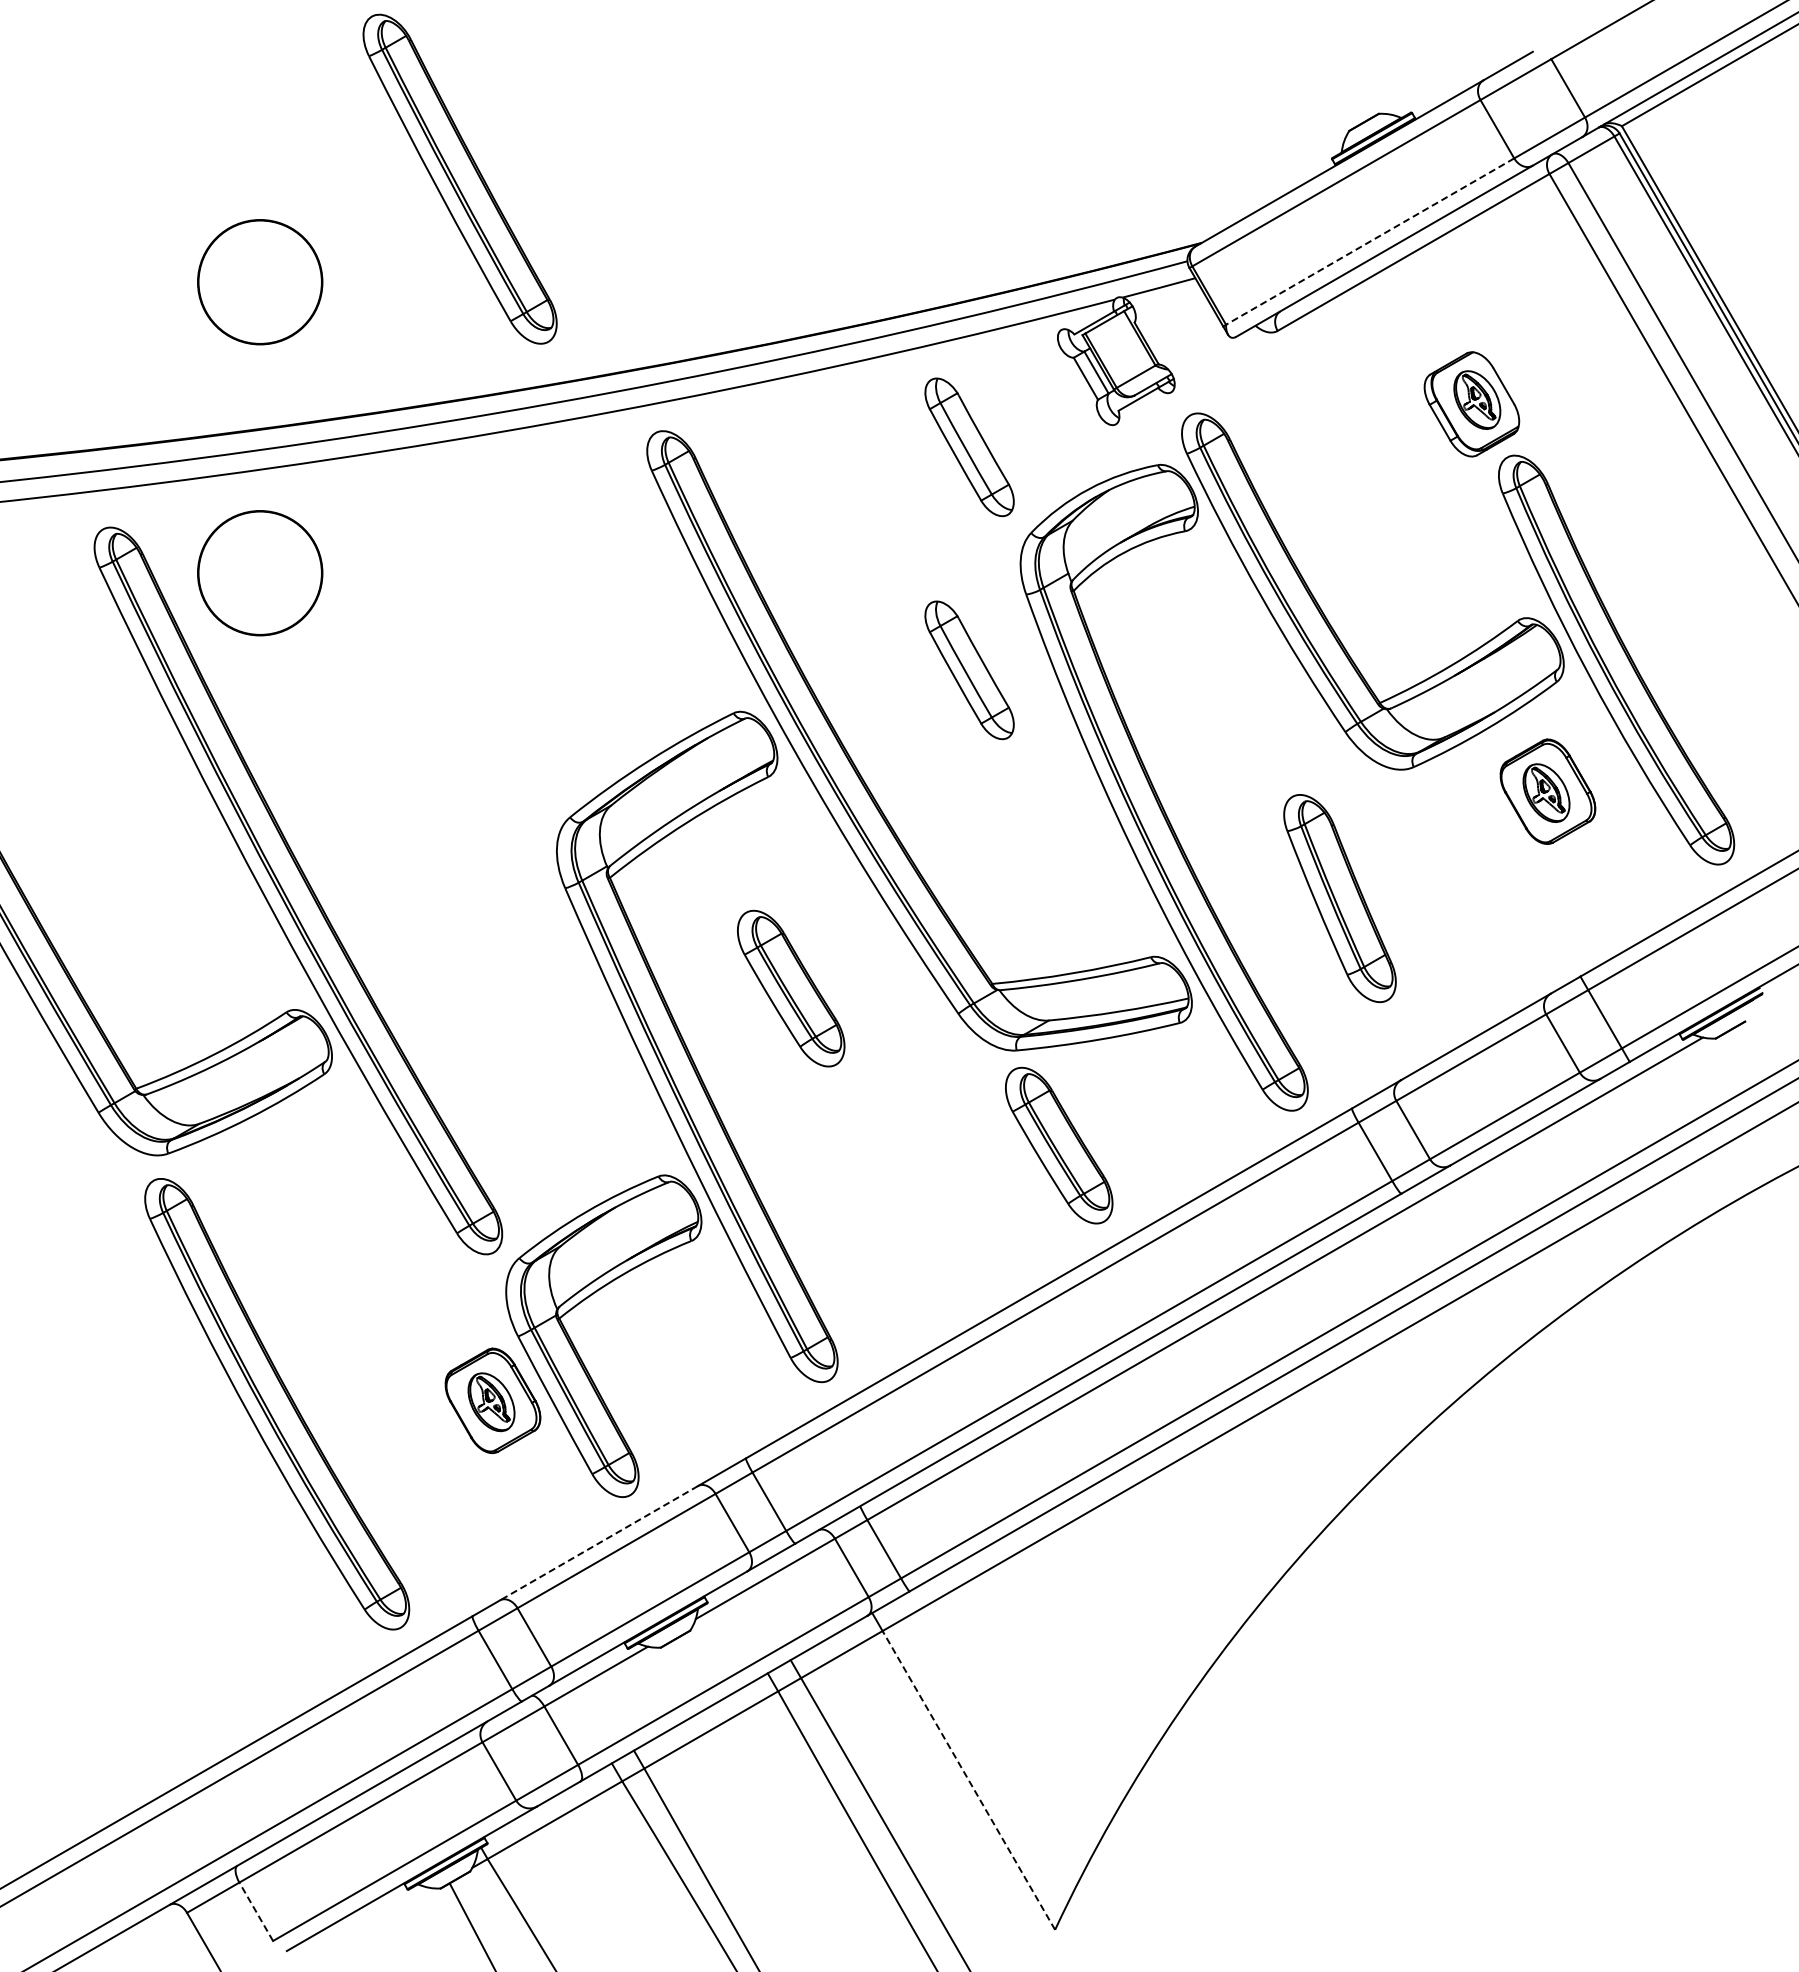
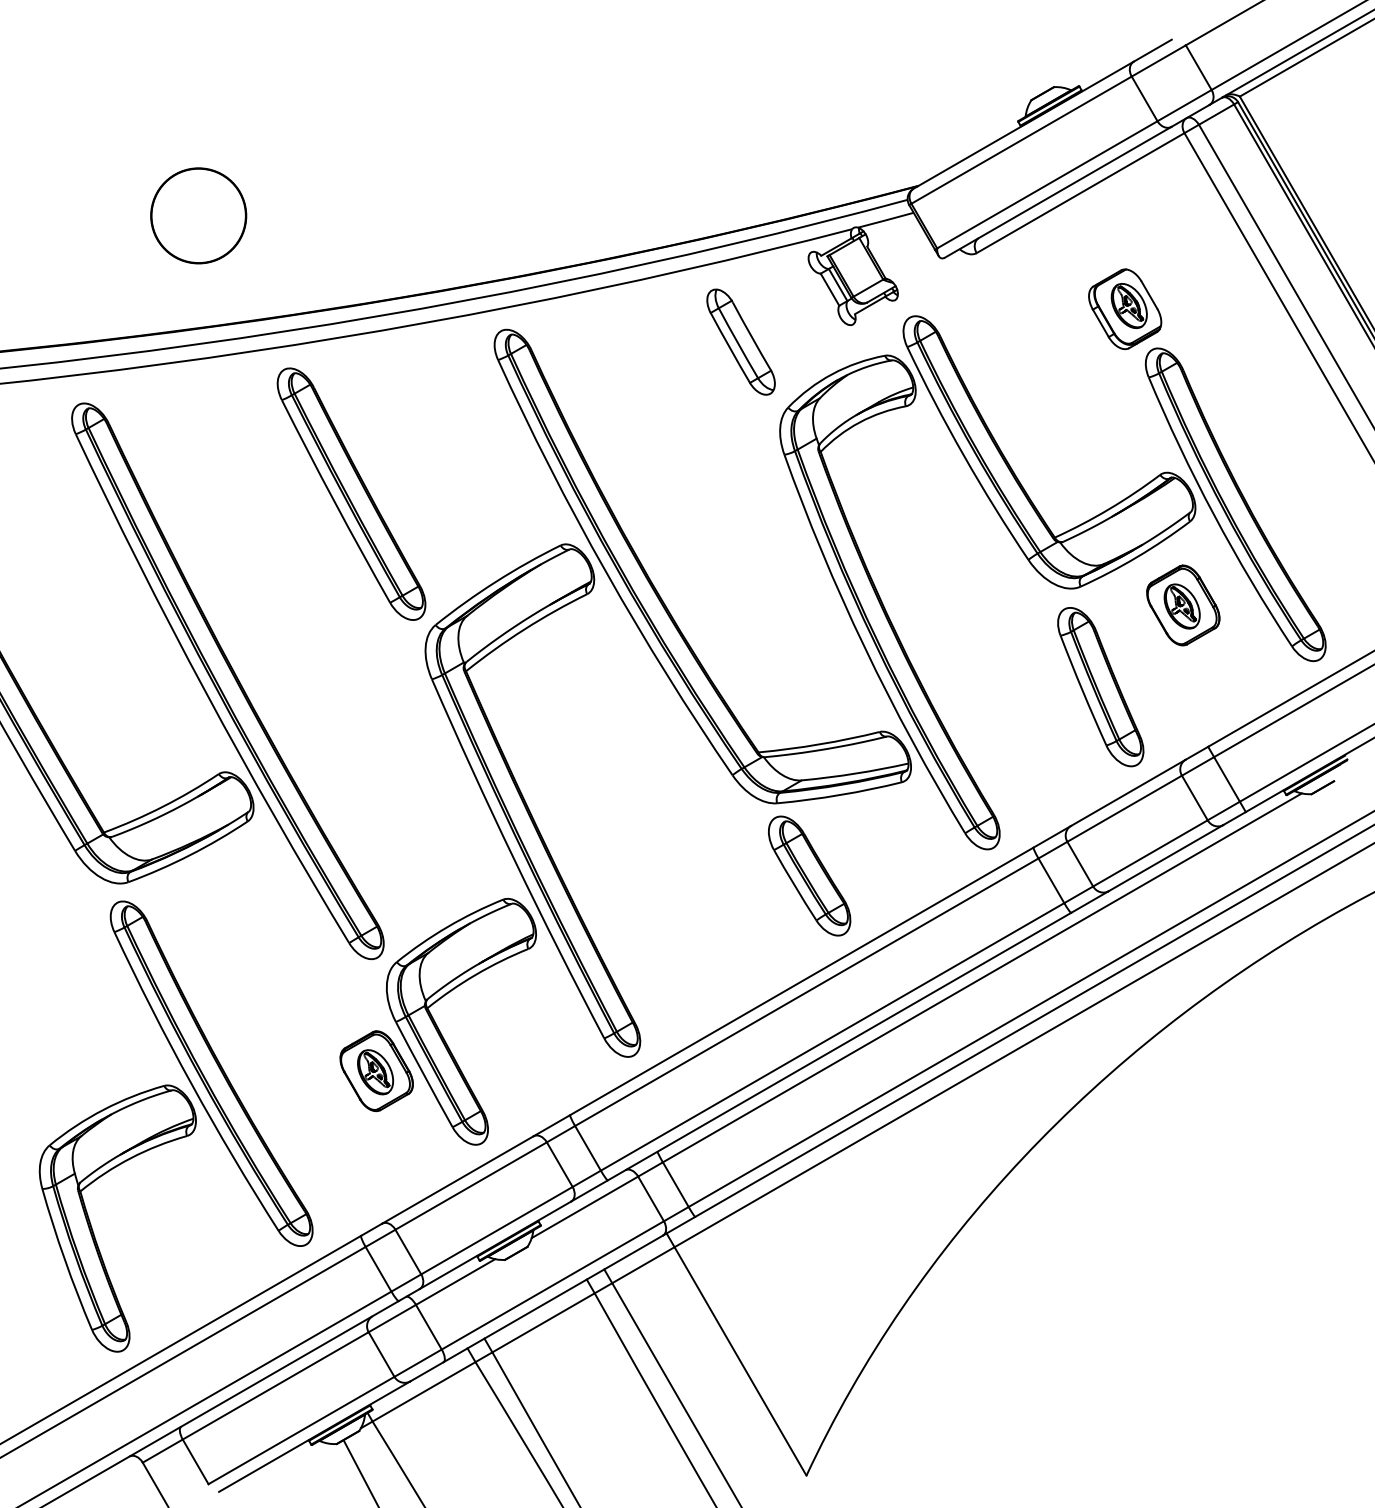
part: (459, 178) -> (351, 493), moved
line: (1369, 241) -> (1046, 184), dashed -> solid
circle: (260, 573) -> (198, 438), removed
part: (969, 670) -> (741, 512), removed
part: (1339, 898) -> (1100, 687), moved
part: (791, 988) -> (604, 755), removed
line: (598, 1543) -> (457, 1180), dashed -> solid
part: (120, 1603) -> (91, 1226), added
line: (968, 1780) -> (740, 1361), dashed -> solid
line: (256, 1911) -> (195, 1461), dashed -> solid

